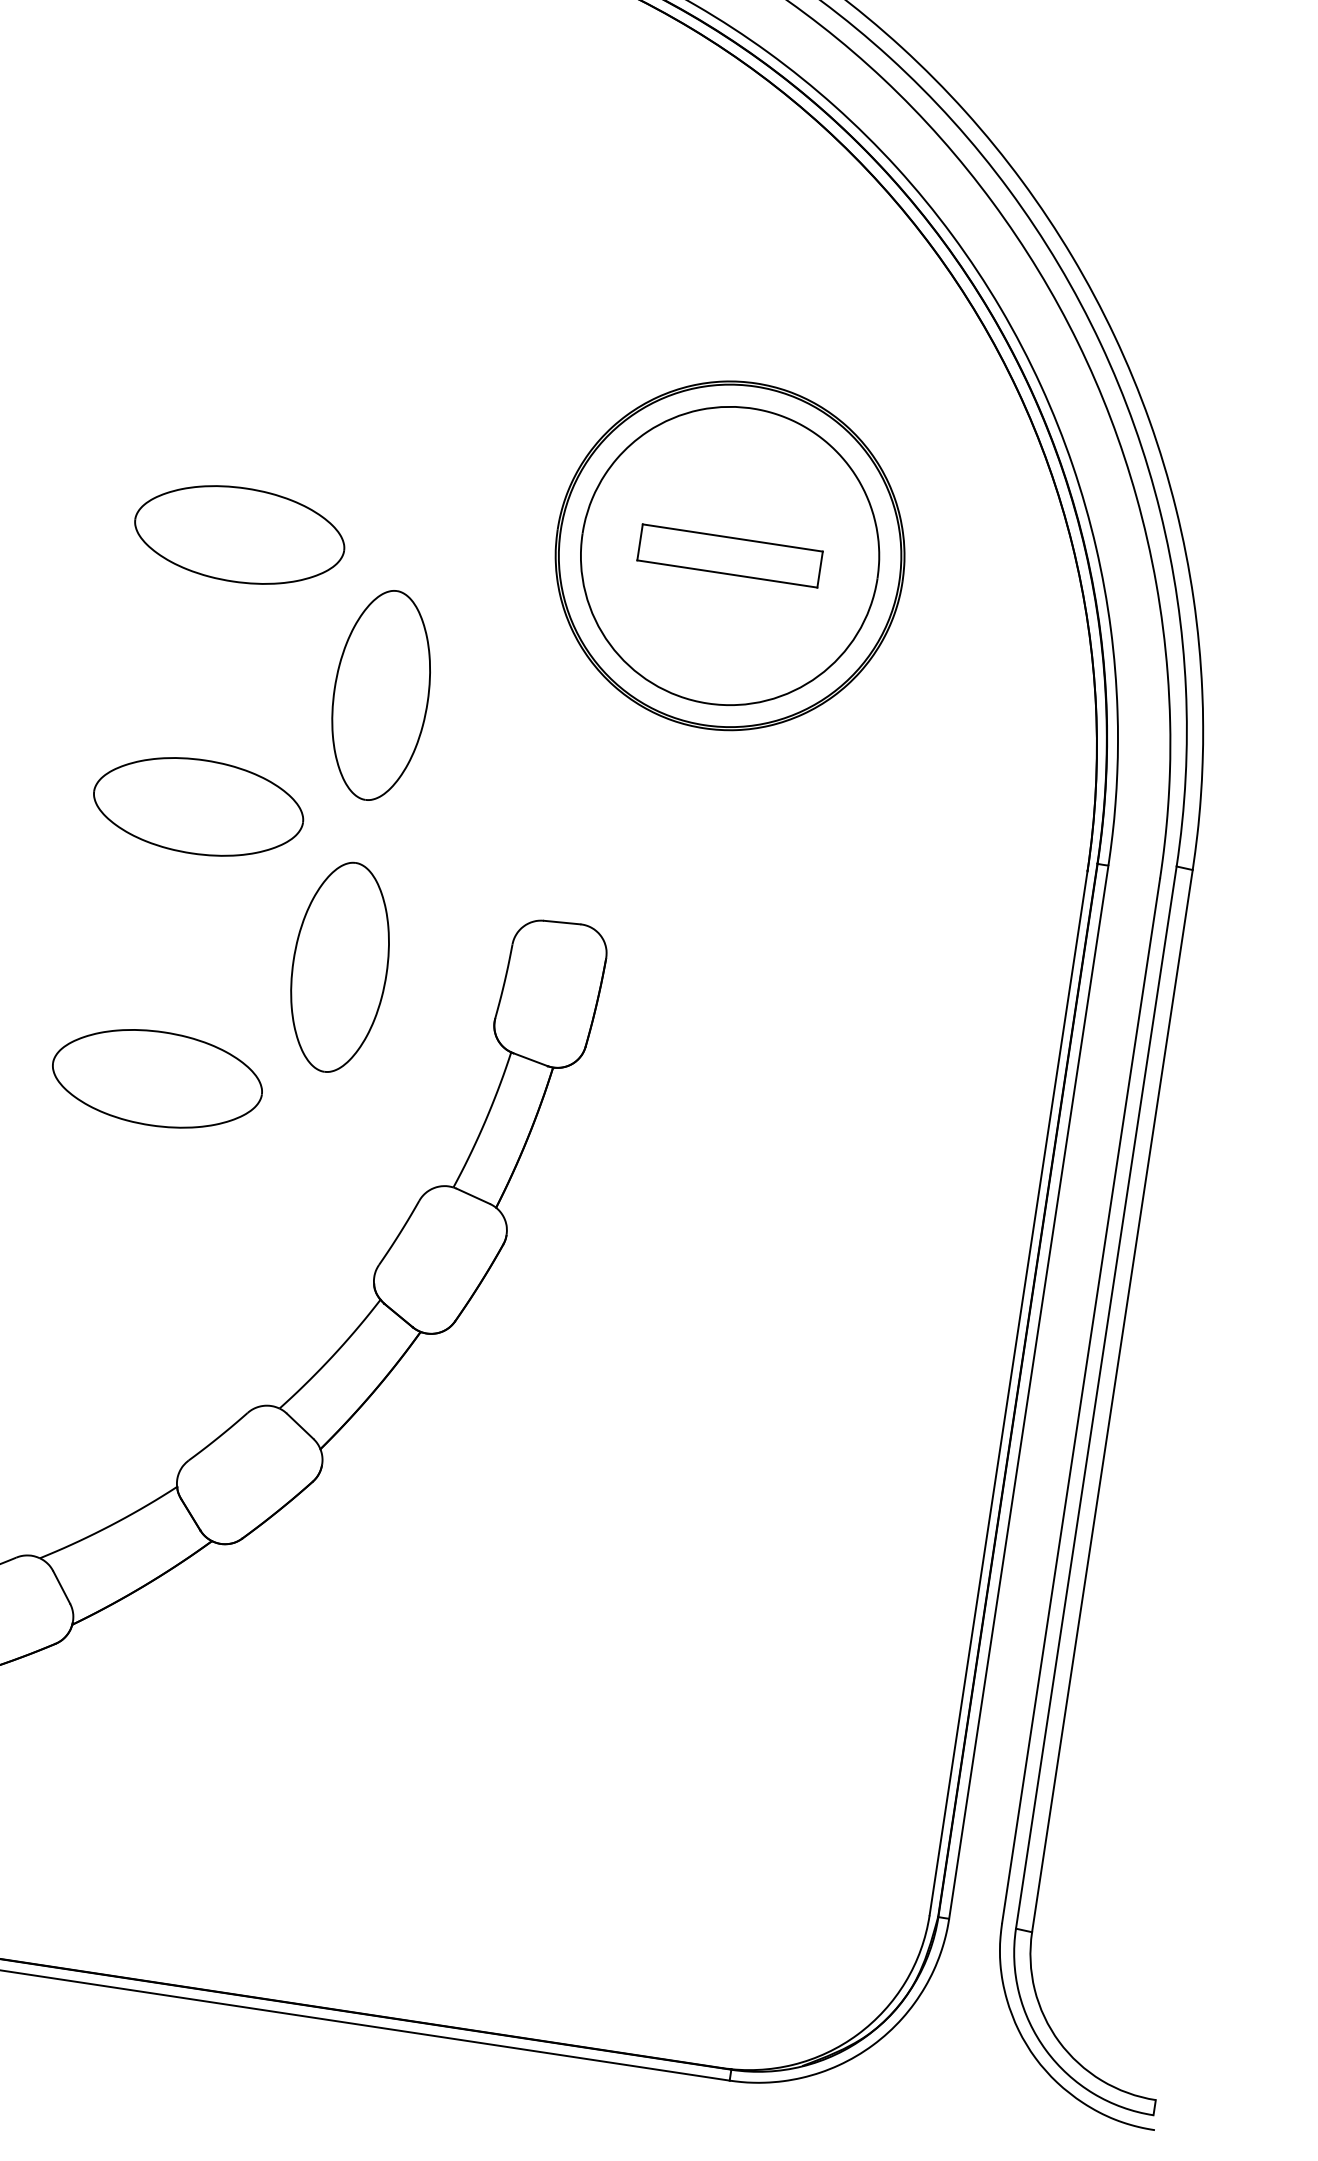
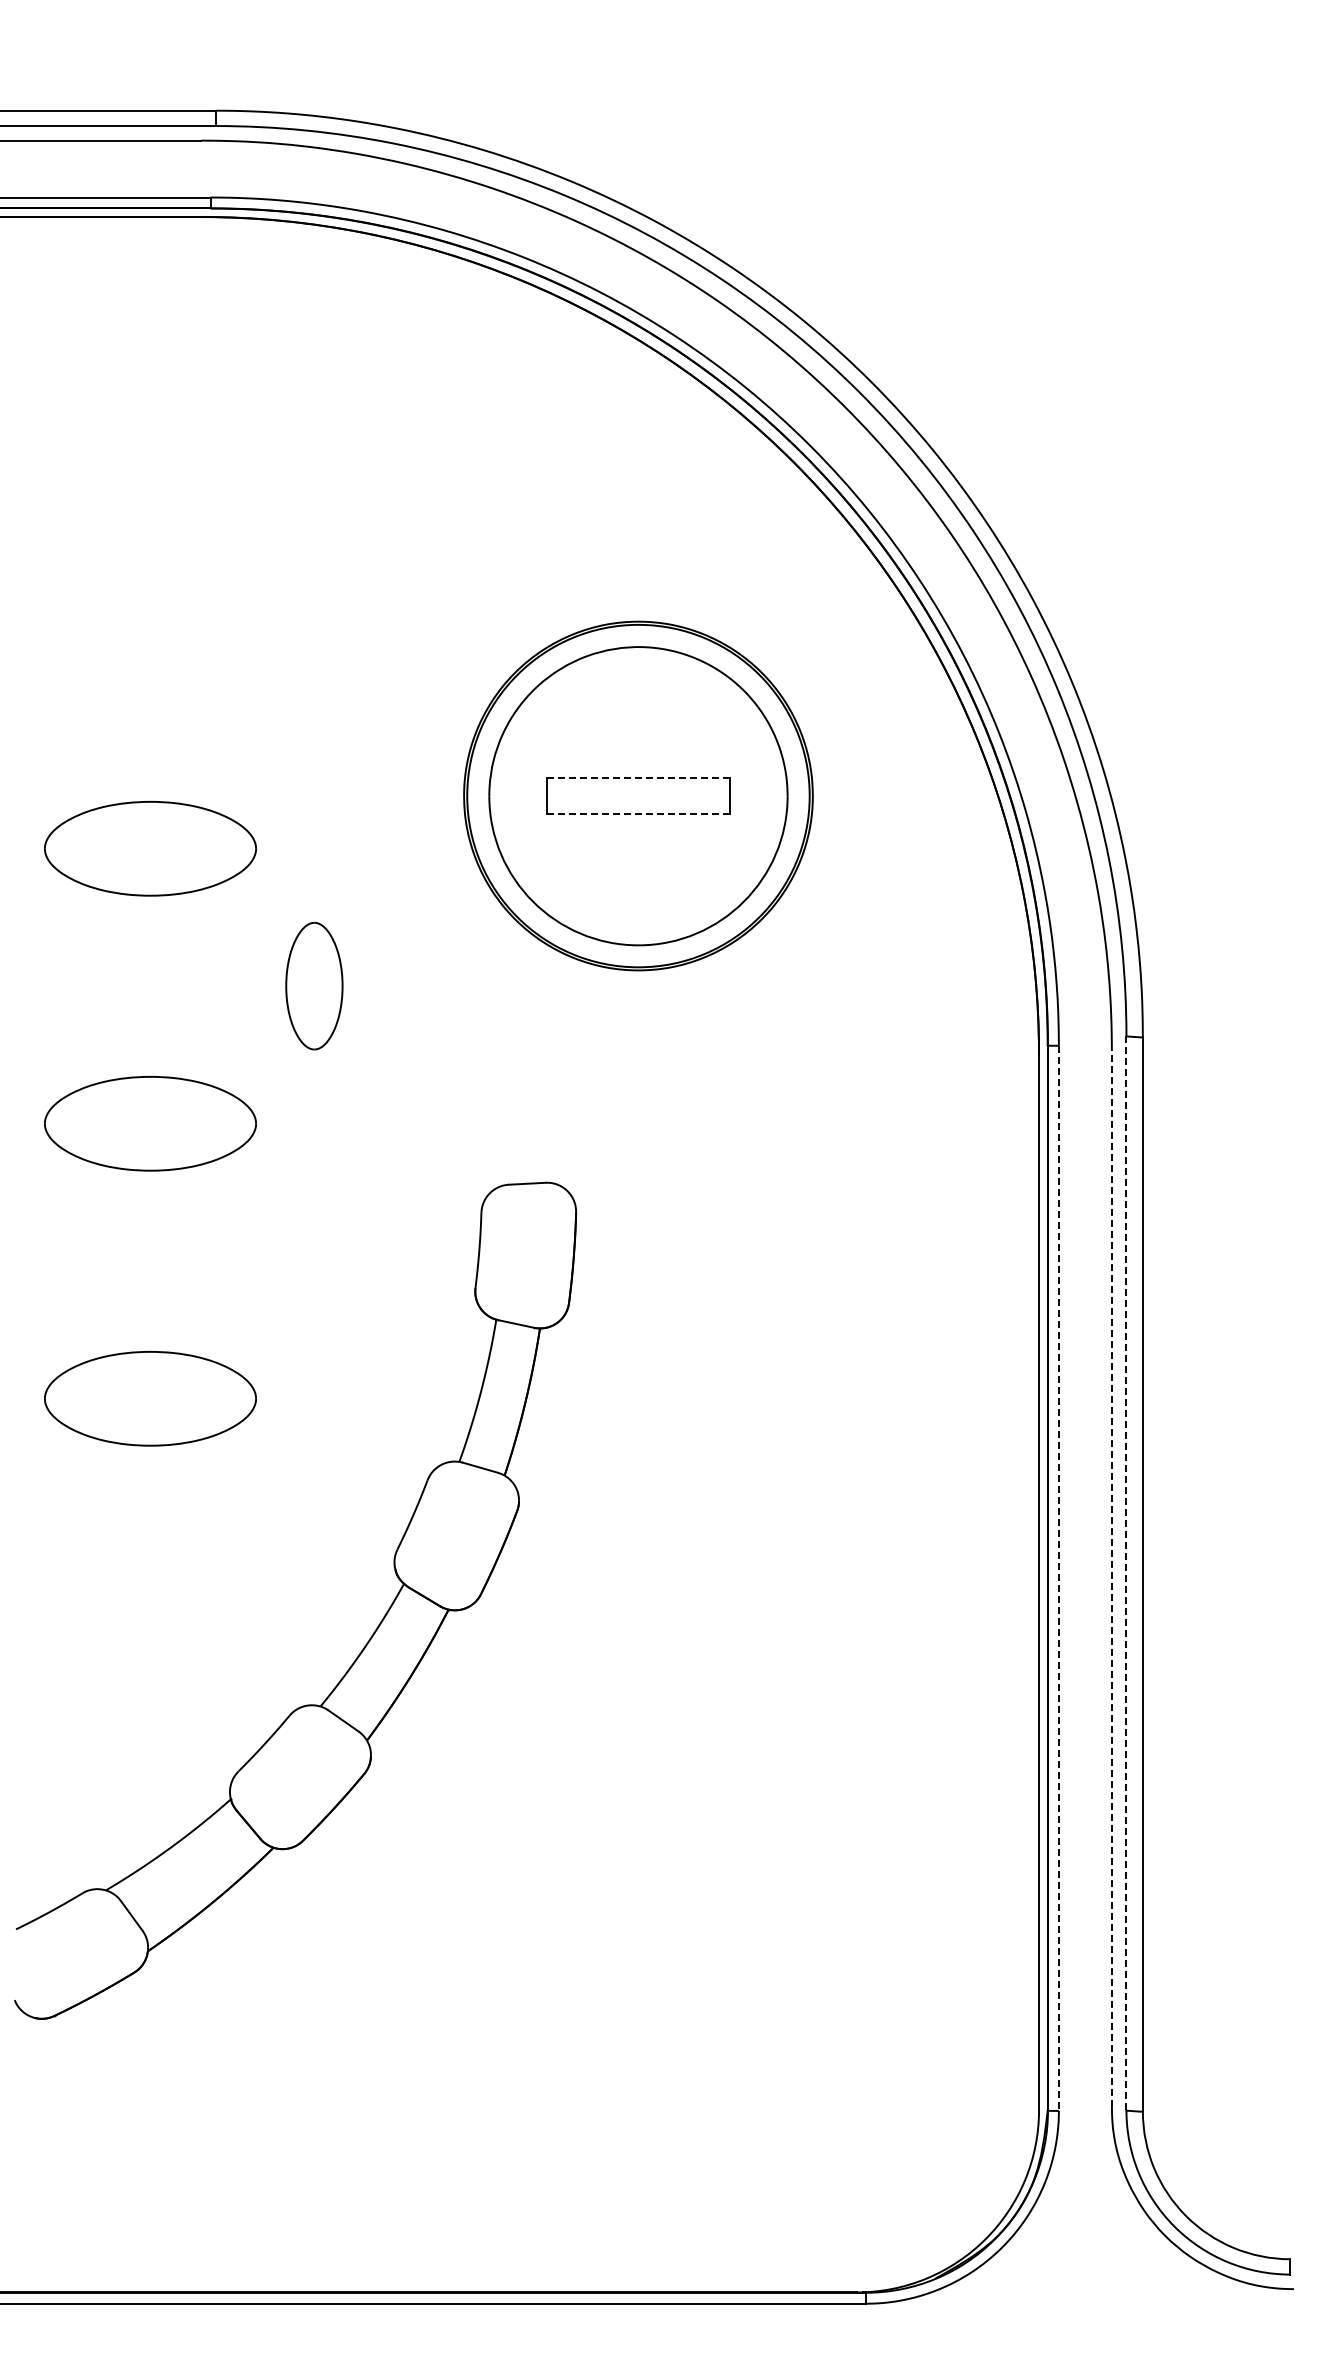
line: (732, 537) -> (638, 777), solid -> dashed
line: (726, 573) -> (637, 814), solid -> dashed
part: (381, 694) -> (314, 985), size x0.6
part: (340, 966) -> (314, 1260), removed
line: (1028, 1392) -> (1058, 1578), solid -> dashed
line: (1096, 1398) -> (1126, 1574), solid -> dashed
line: (1080, 1400) -> (1111, 1578), solid -> dashed

